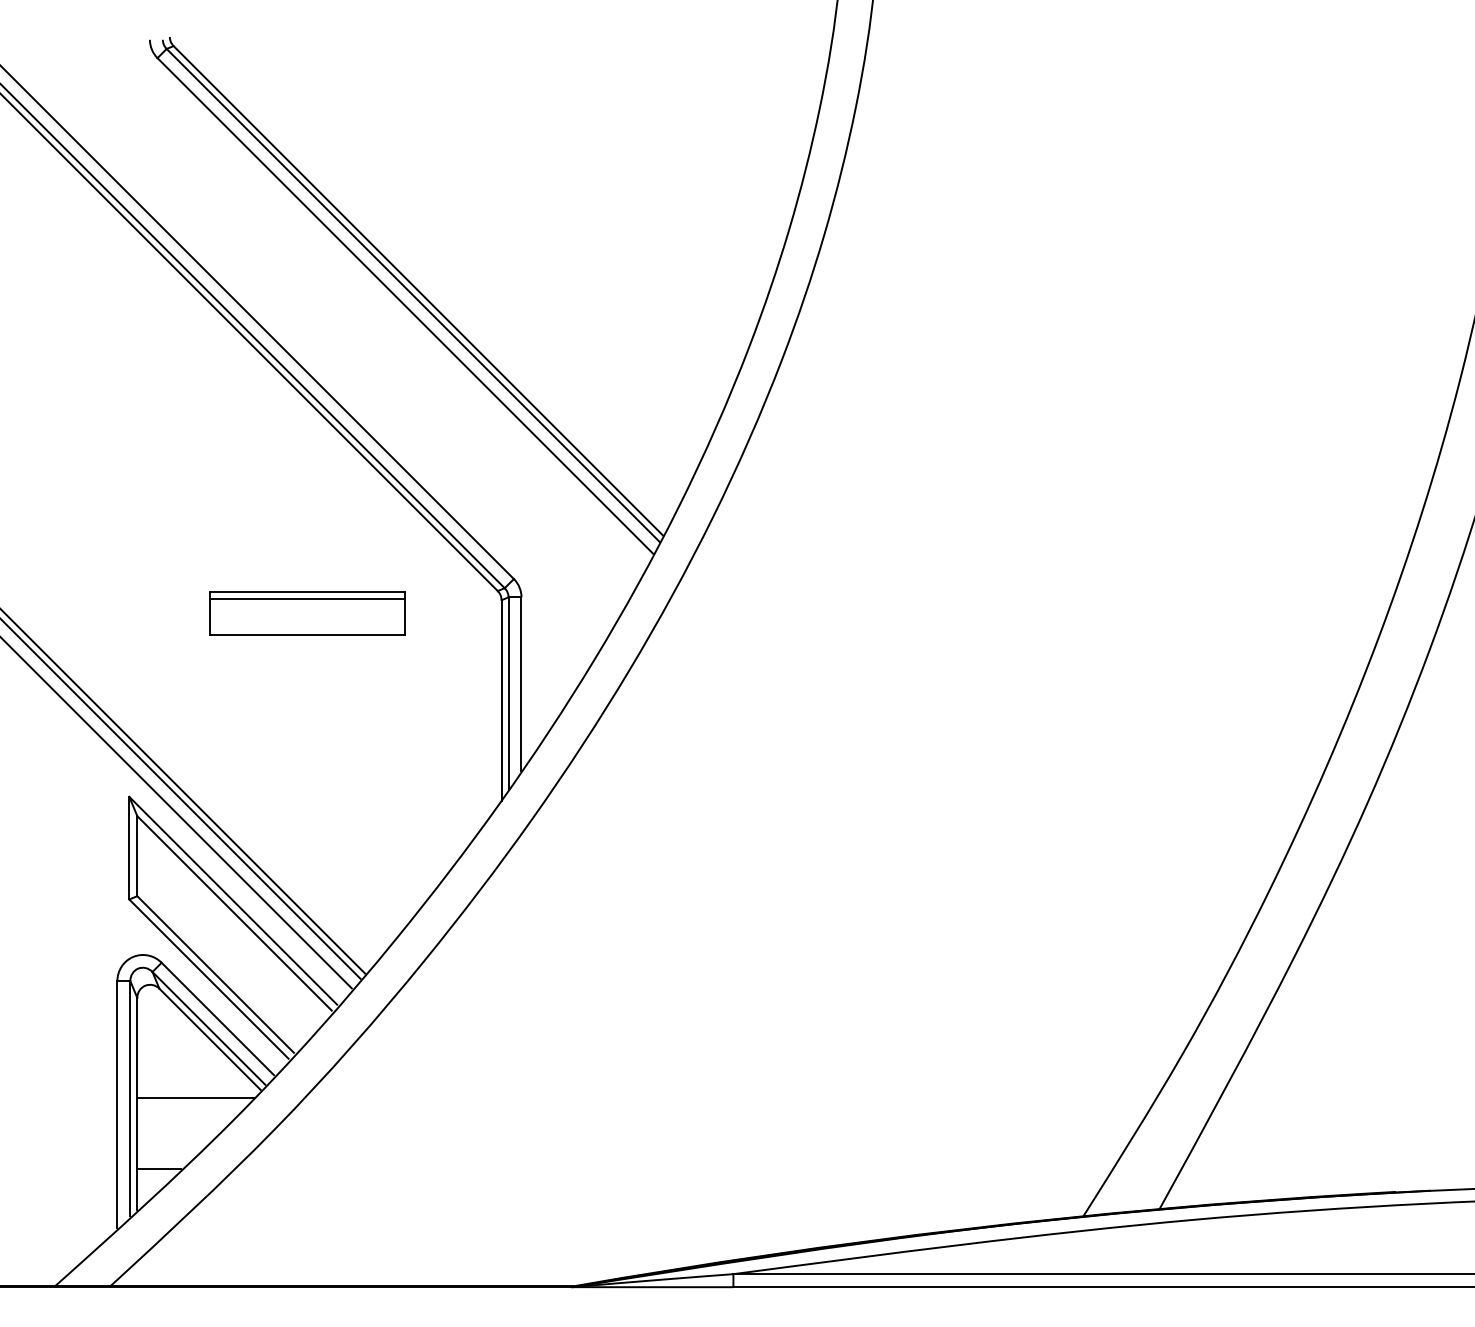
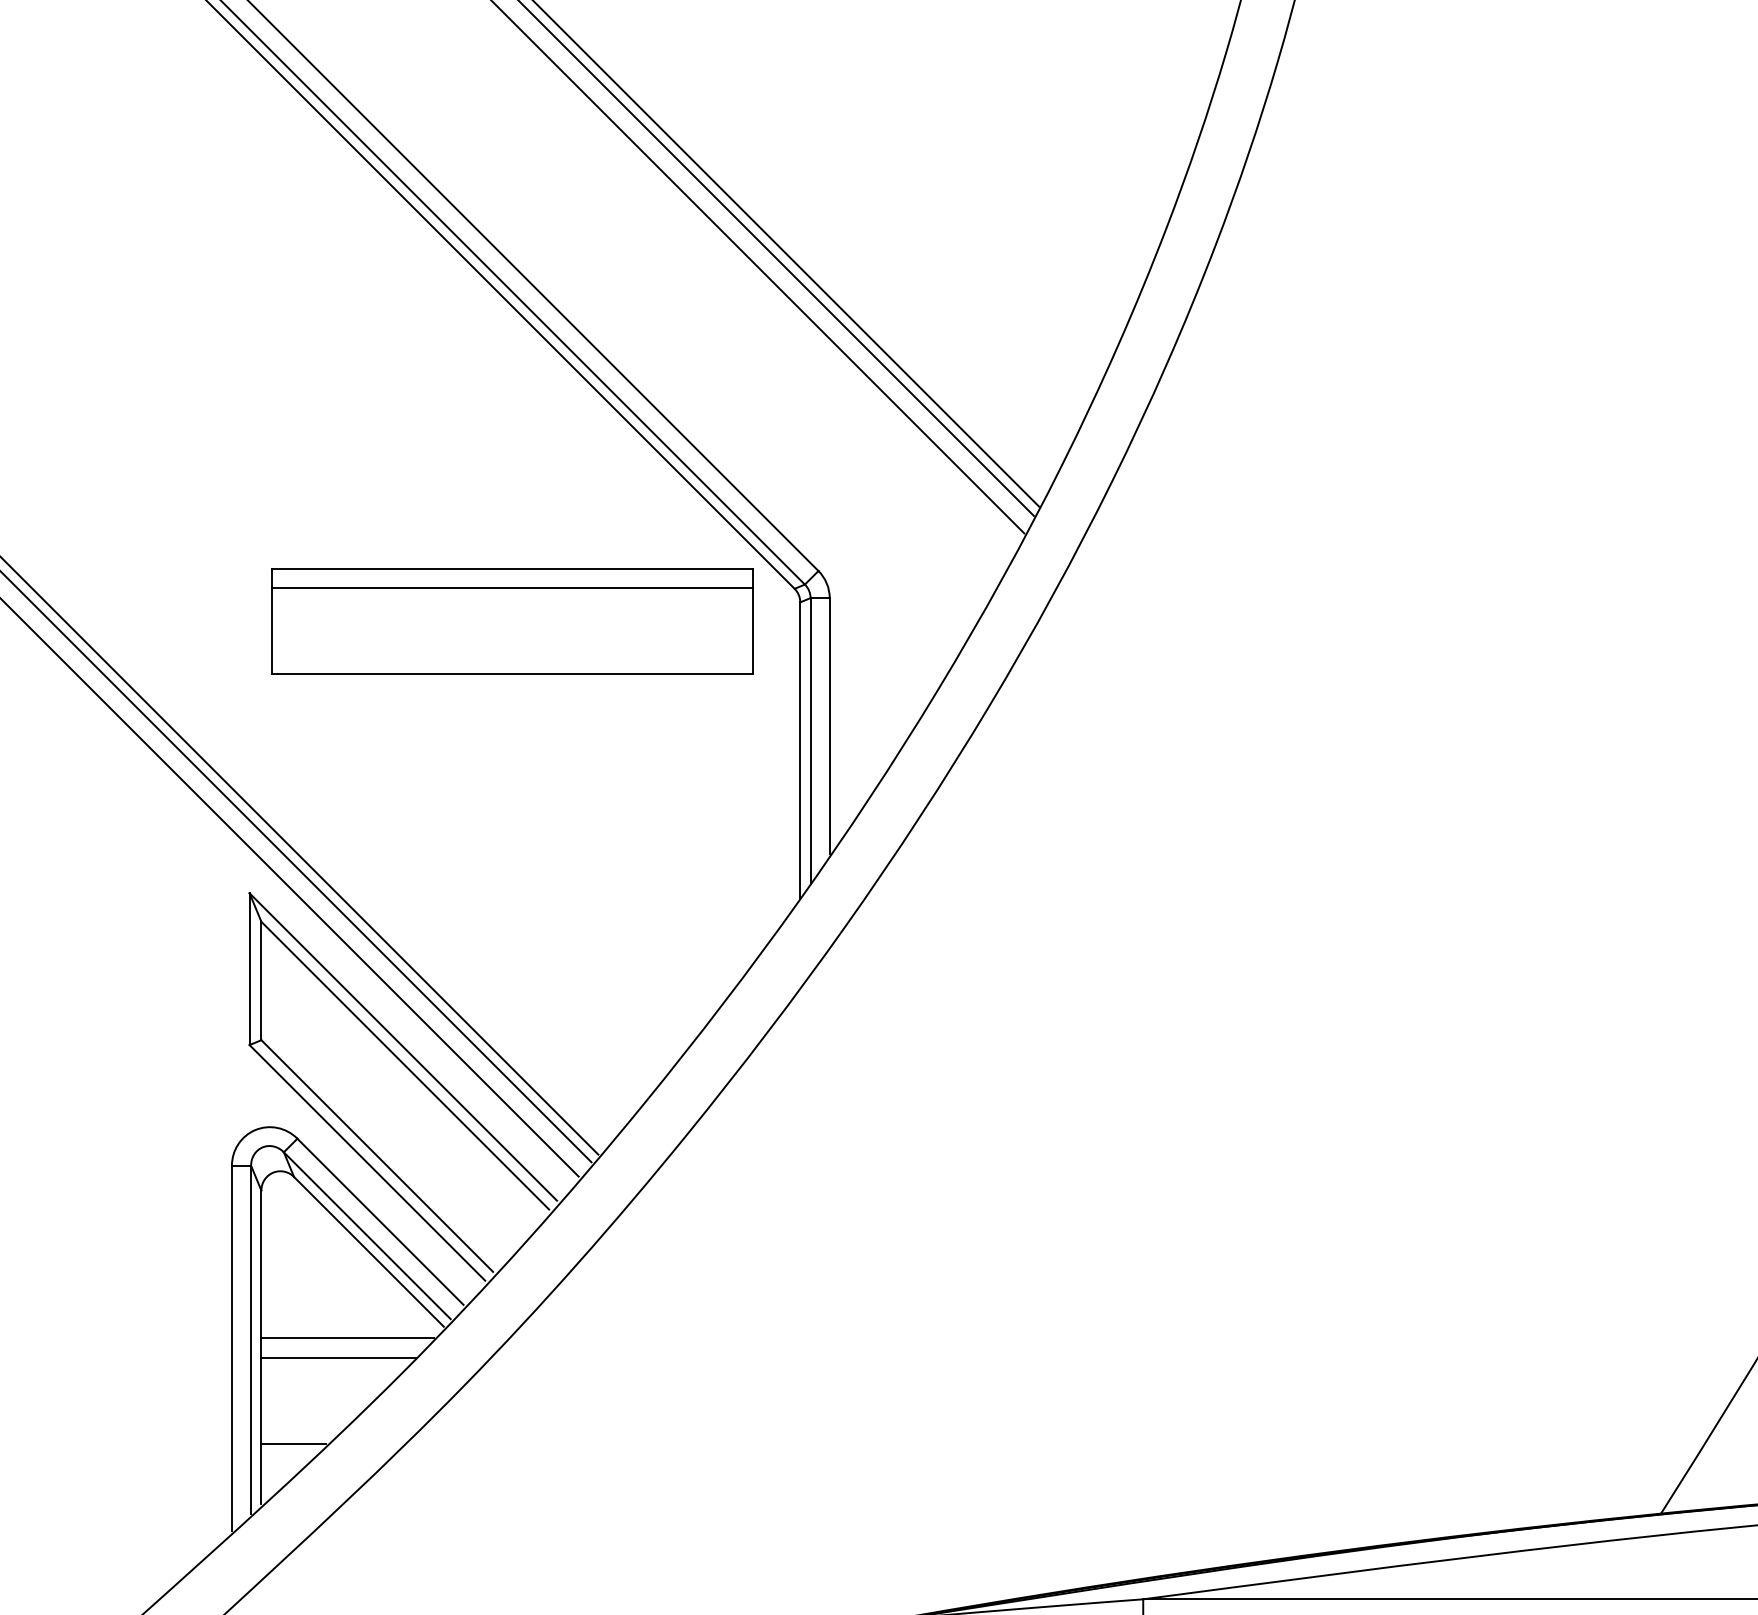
part: (307, 612) -> (513, 620), size x1.67
line: (189, 1110) -> (338, 1357), added

